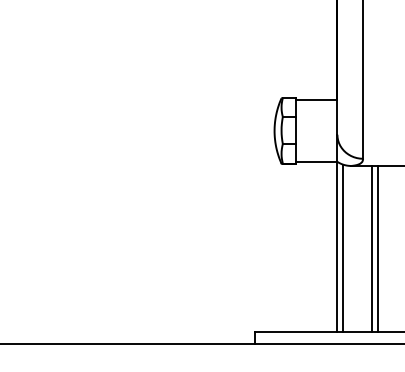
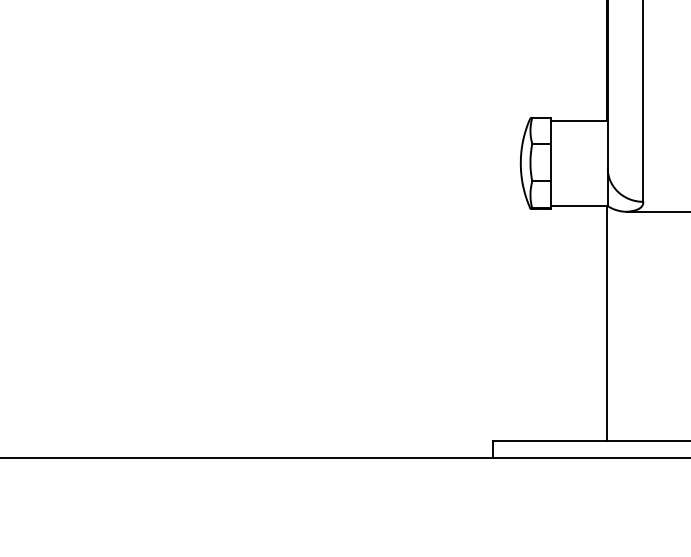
line: (342, 248) -> (615, 325), removed
line: (371, 248) -> (655, 326), removed
line: (377, 248) -> (663, 326), removed

